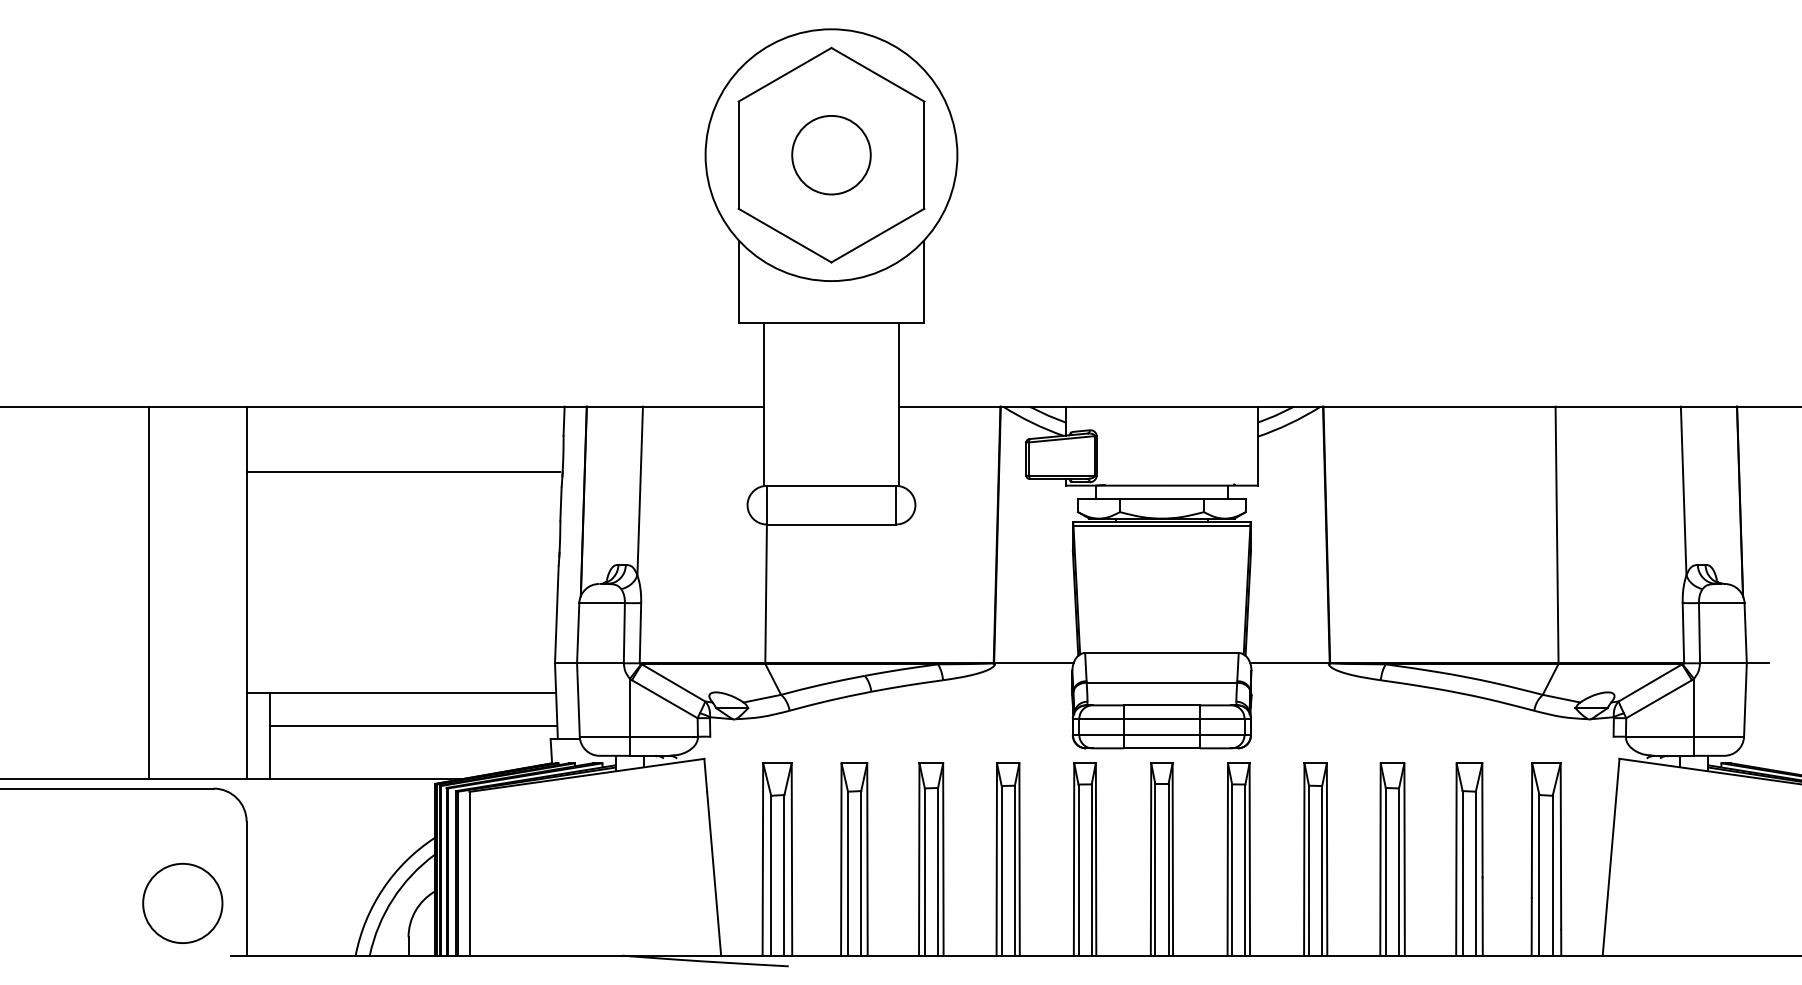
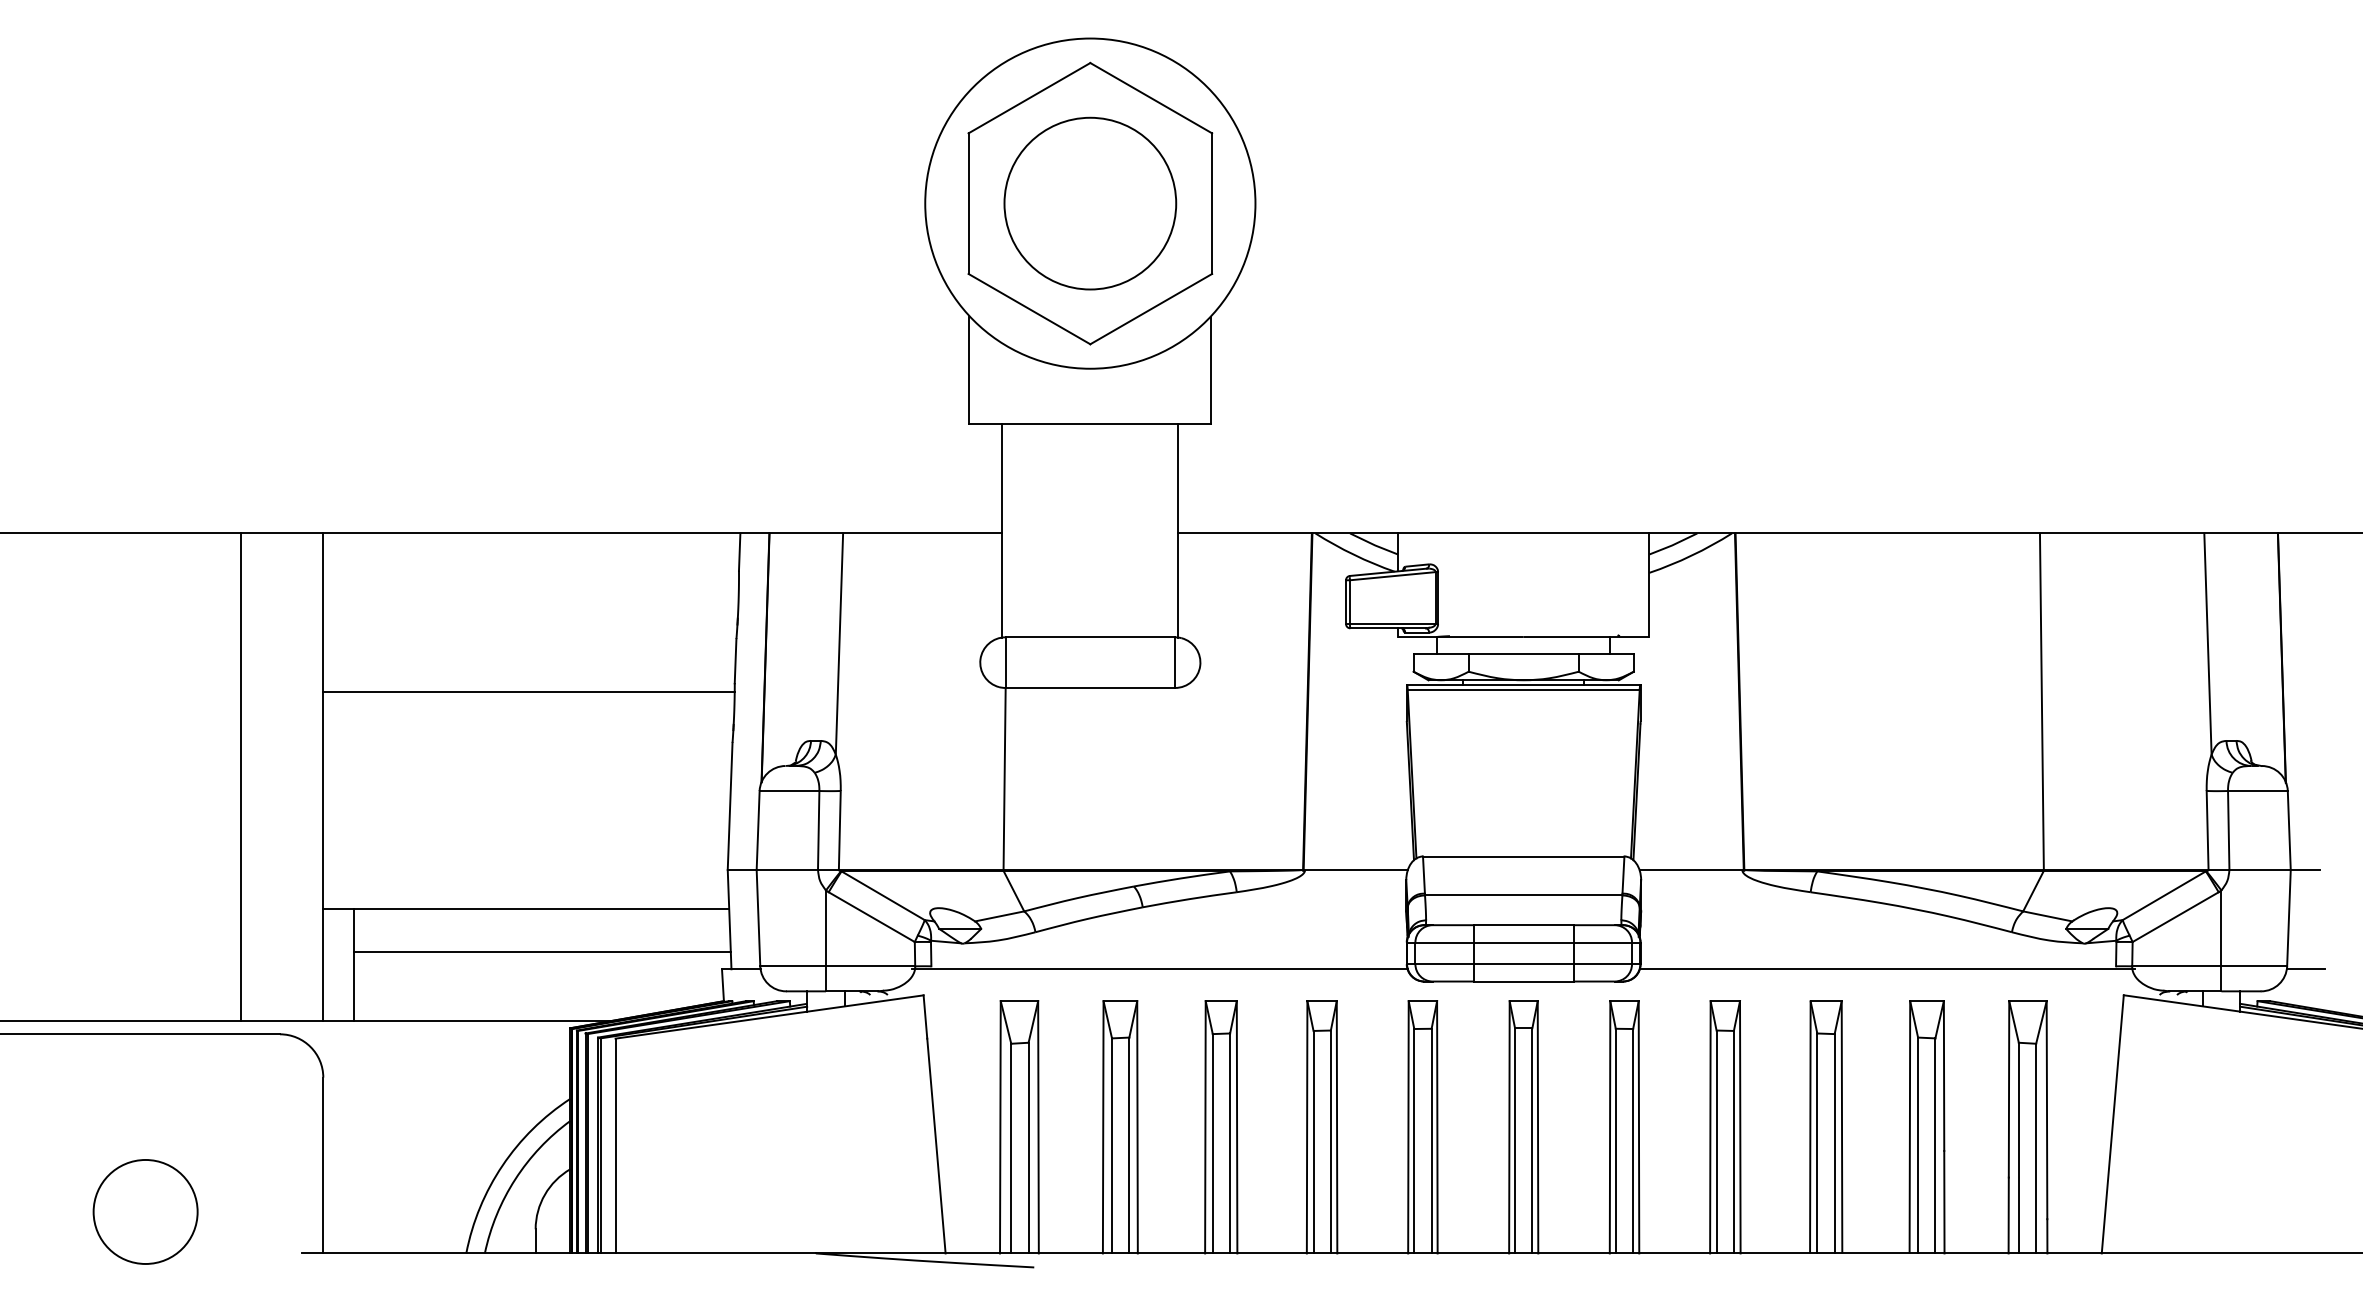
circle: (831, 155) -> (1090, 203), size x1.67
line: (403, 471) -> (528, 691), moved
line: (148, 592) -> (240, 777), moved
line: (884, 739) -> (1159, 969), added
line: (1438, 739) -> (1886, 969), added
line: (1758, 739) -> (2305, 969), added
circle: (182, 903) -> (145, 1211), moved

